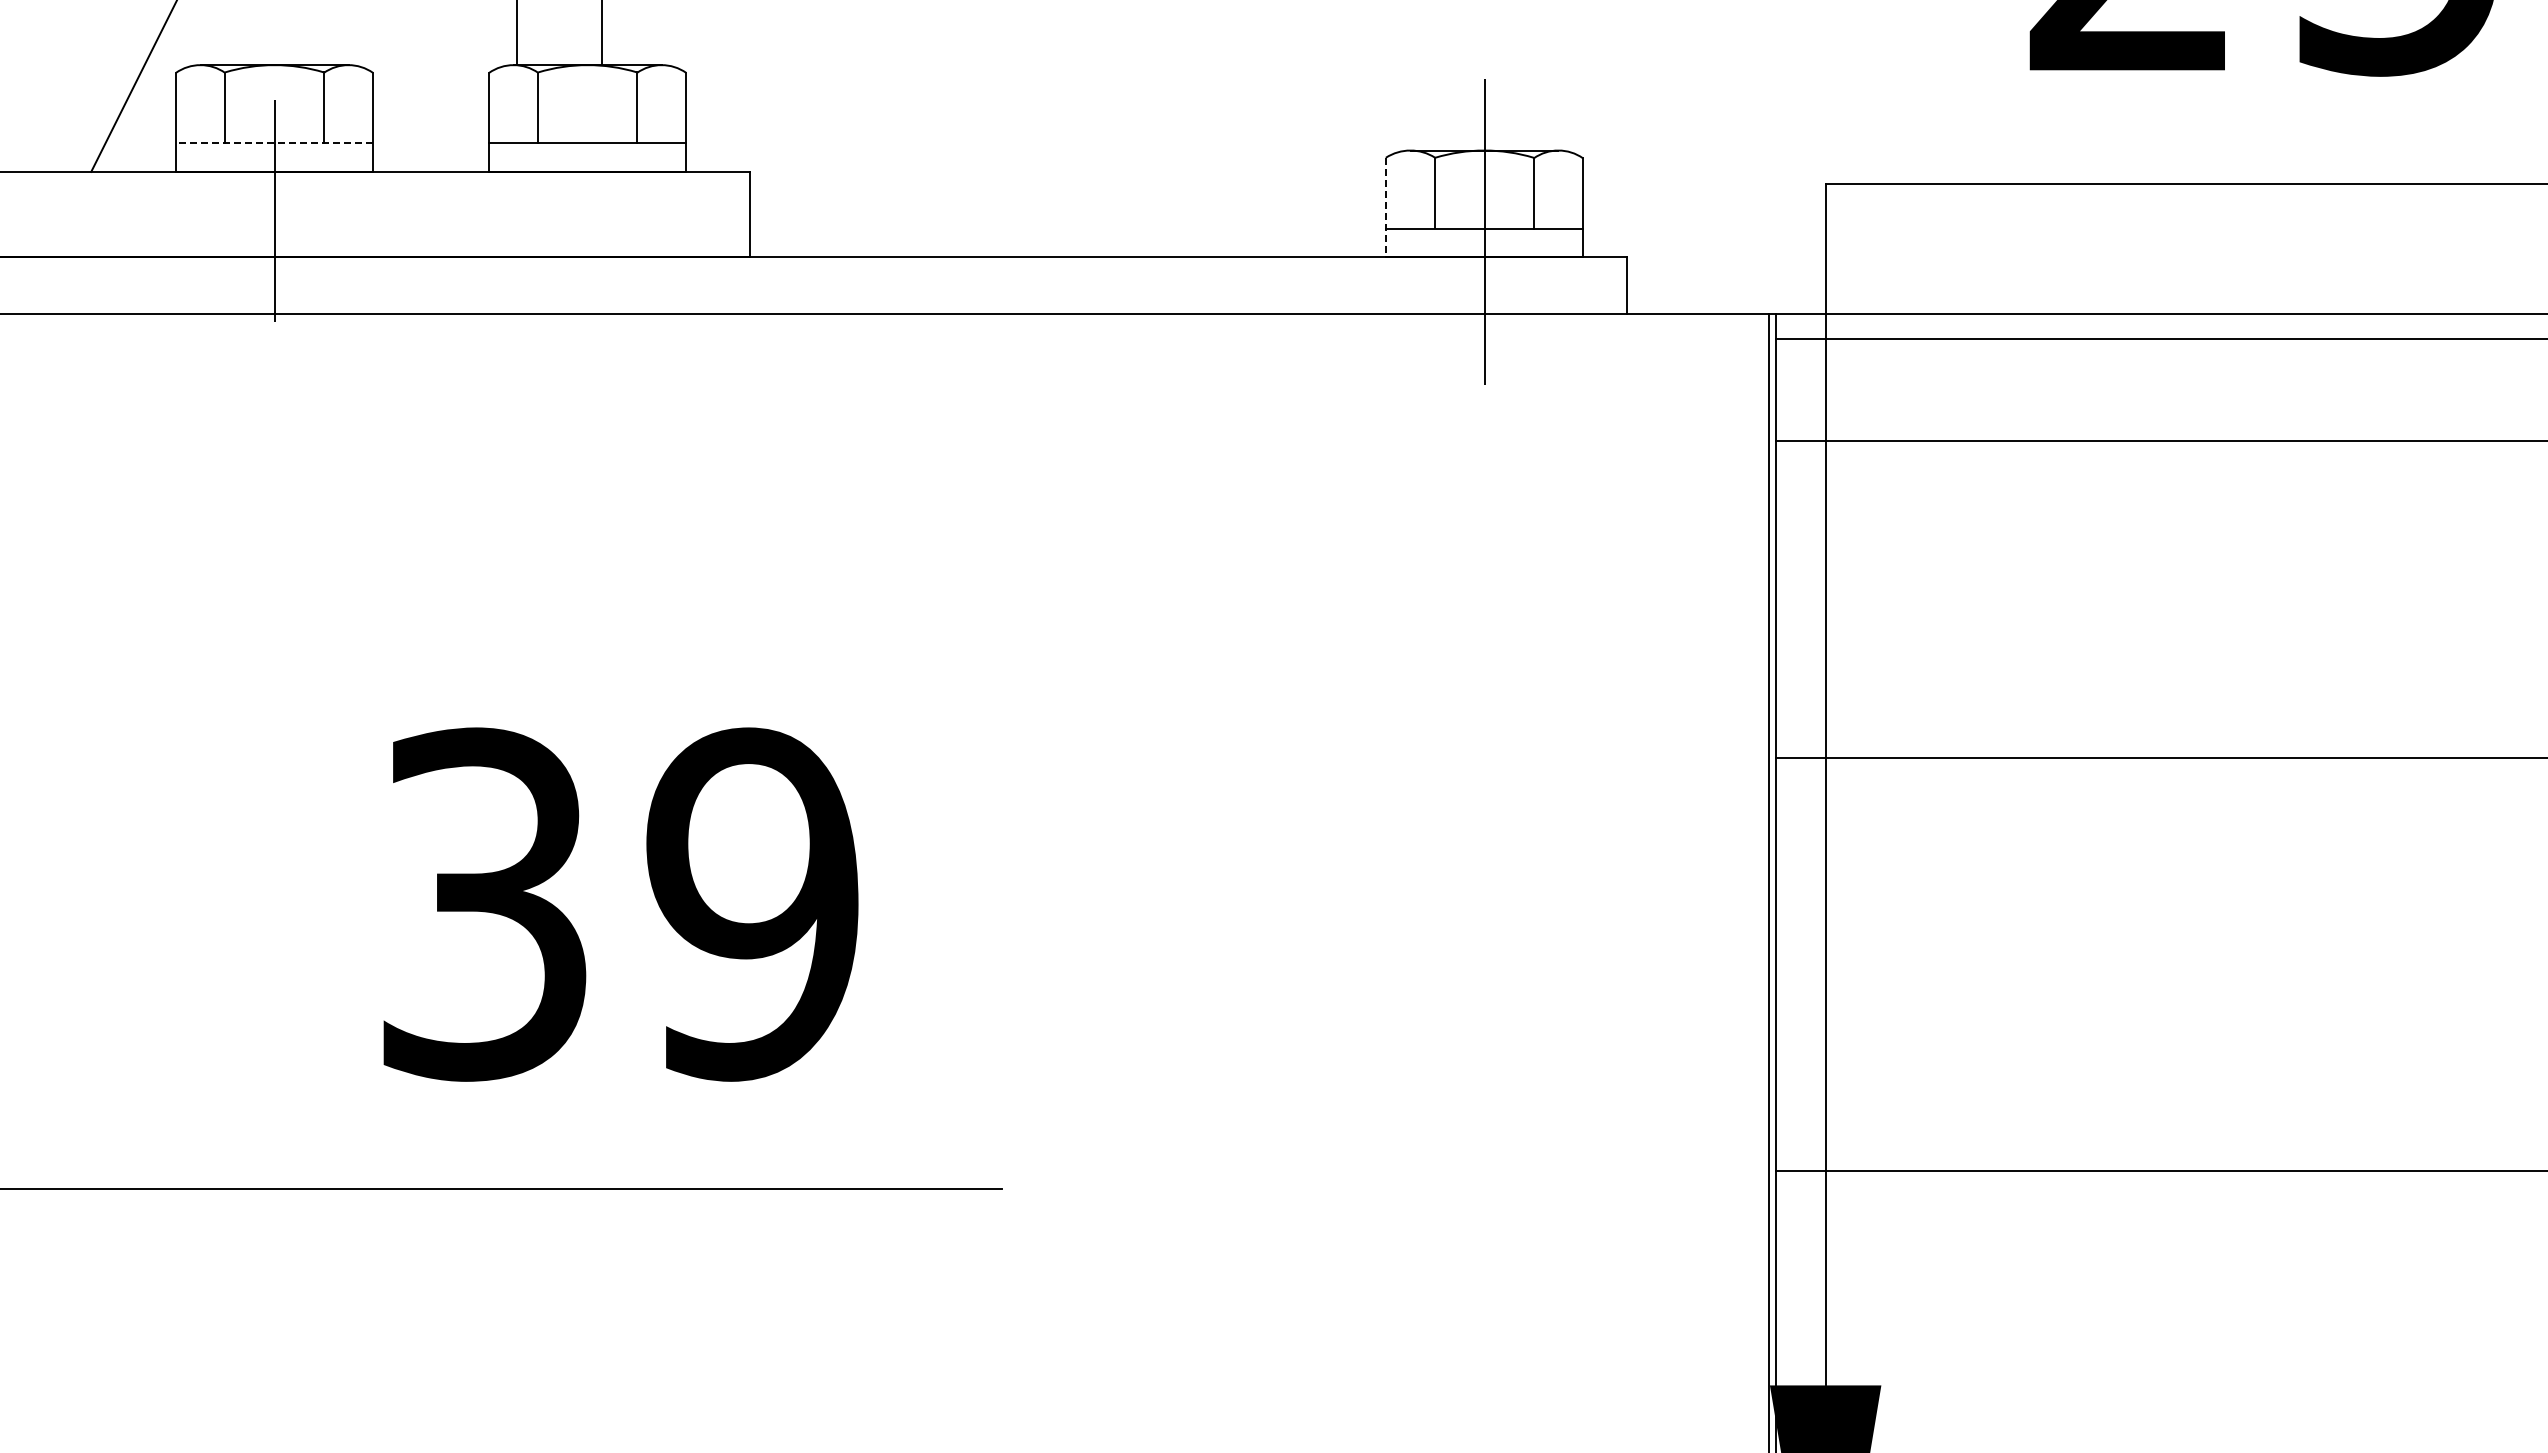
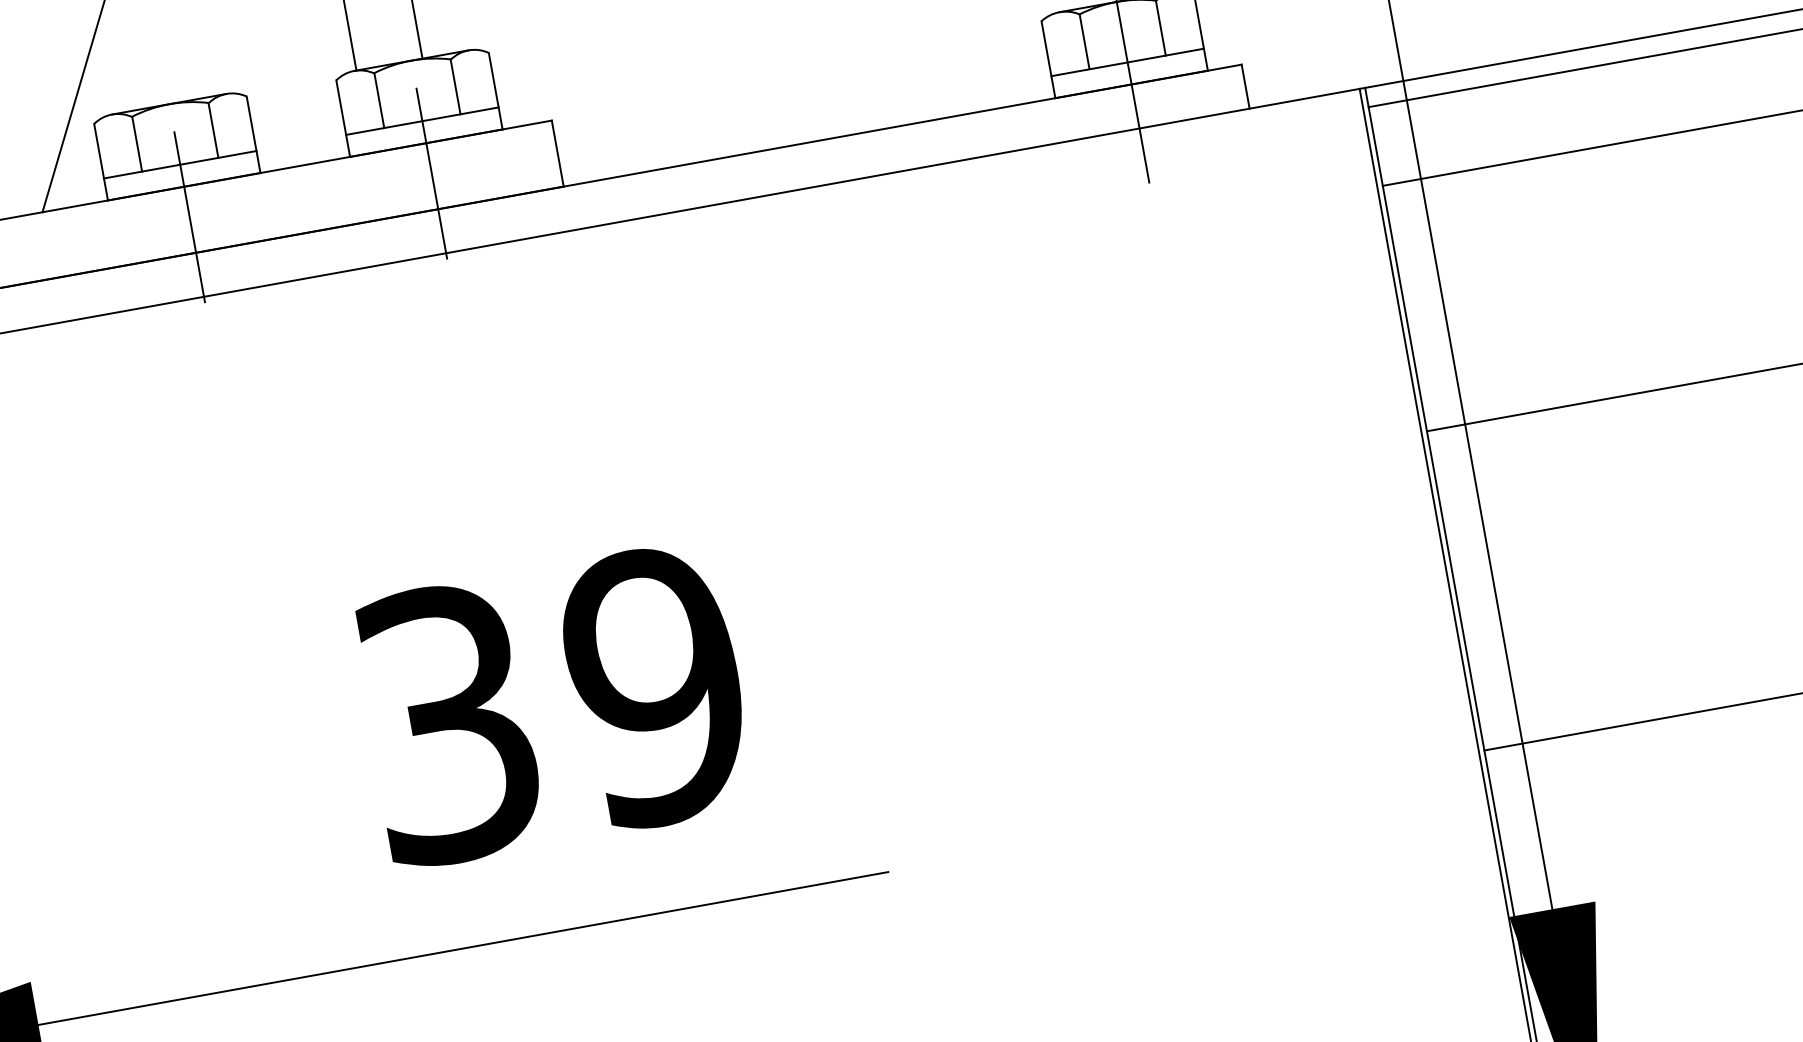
line: (274, 143) -> (180, 164), dashed -> solid
line: (1385, 207) -> (1048, 59), dashed -> solid
line: (587, 211) -> (431, 173), added

